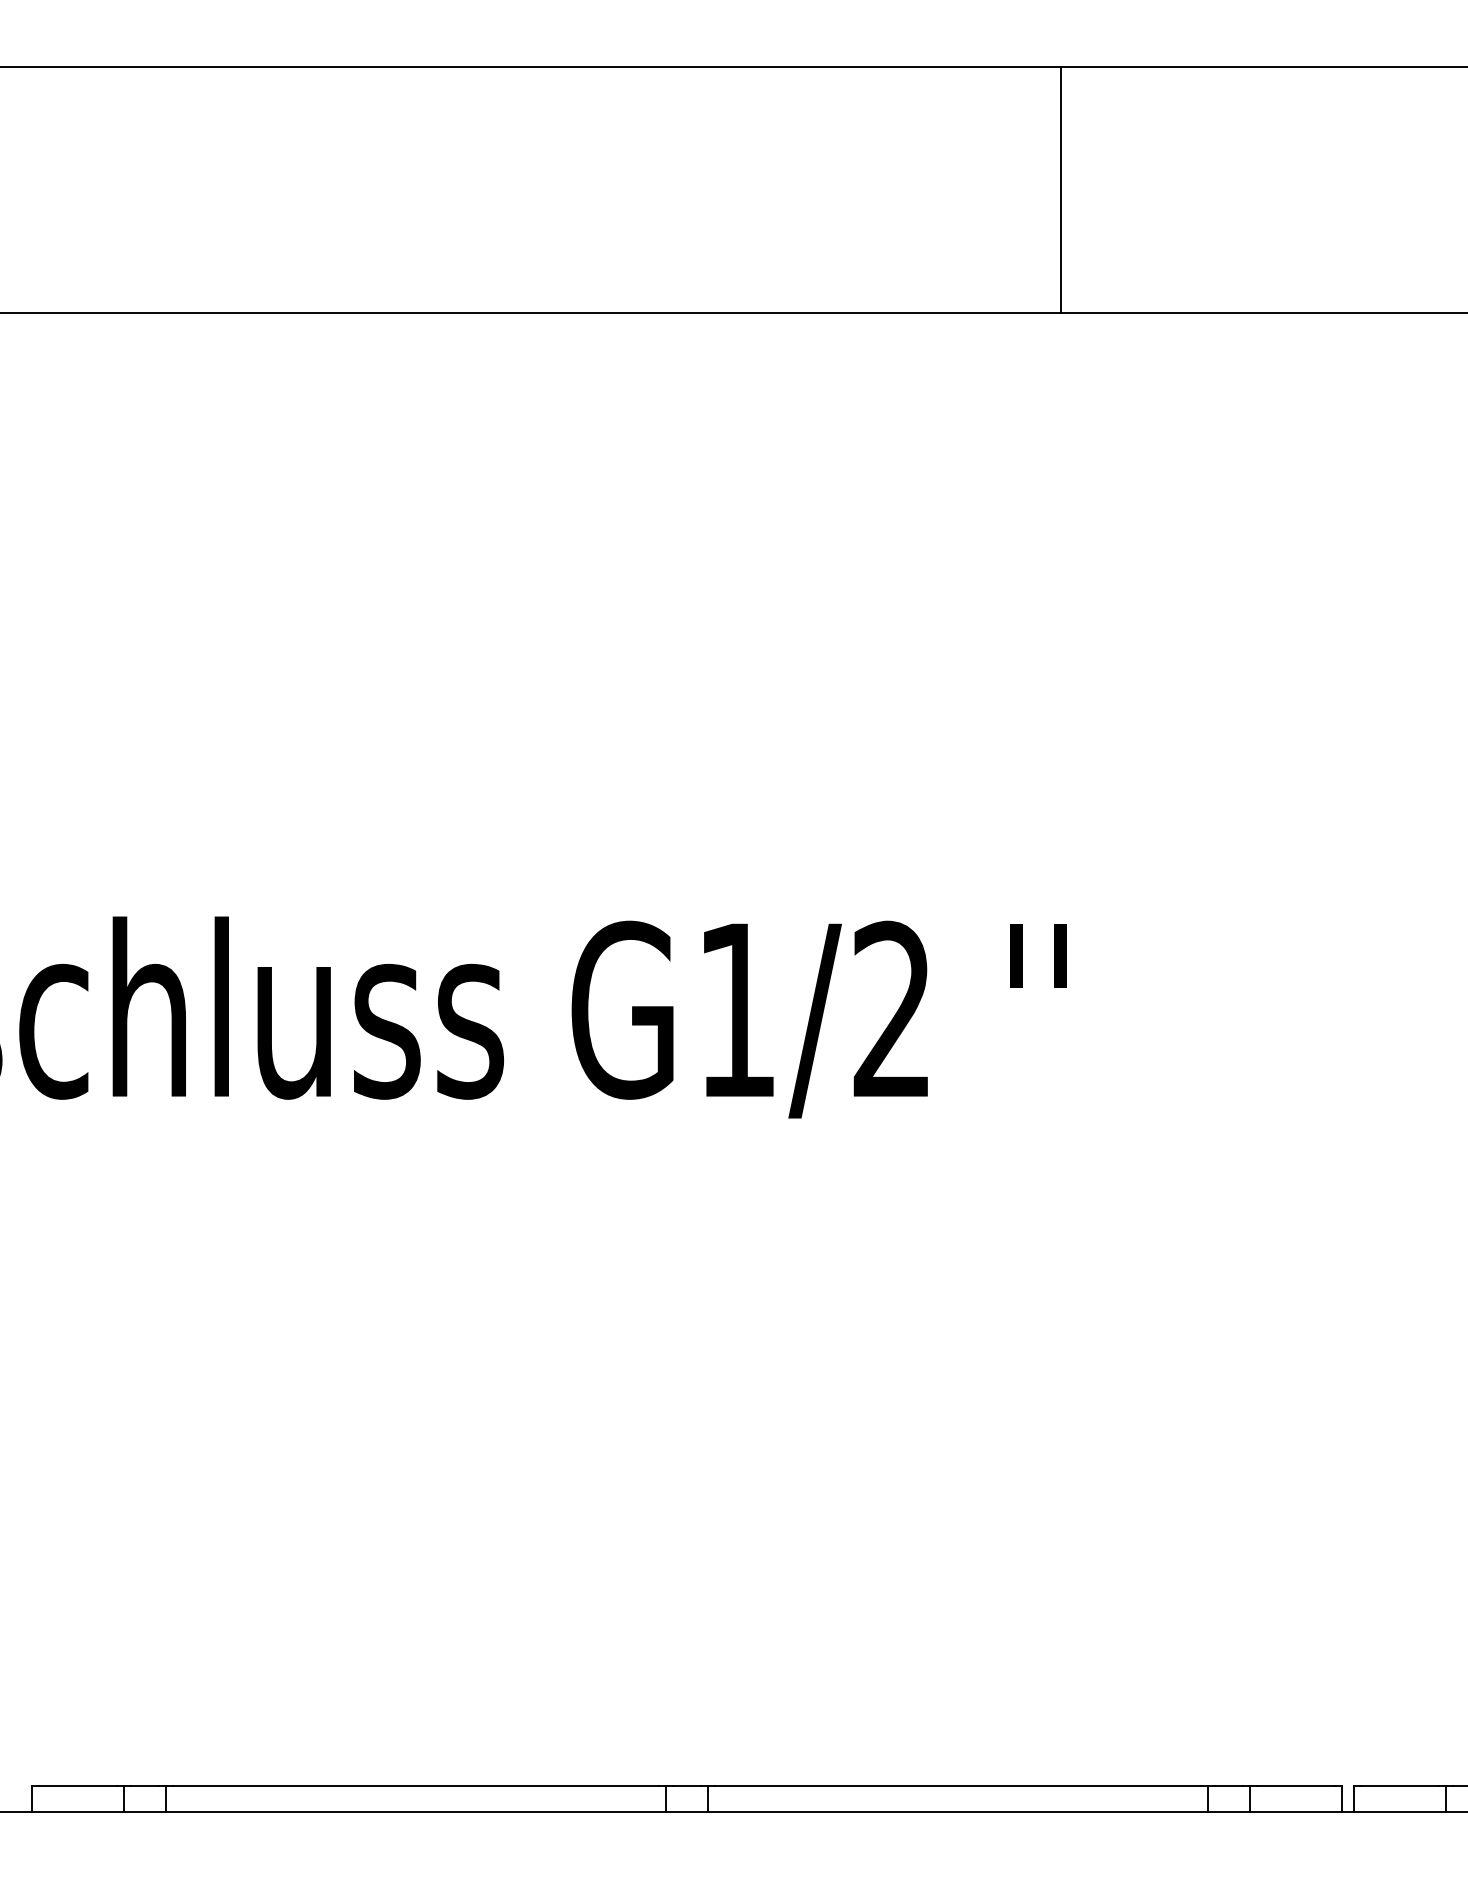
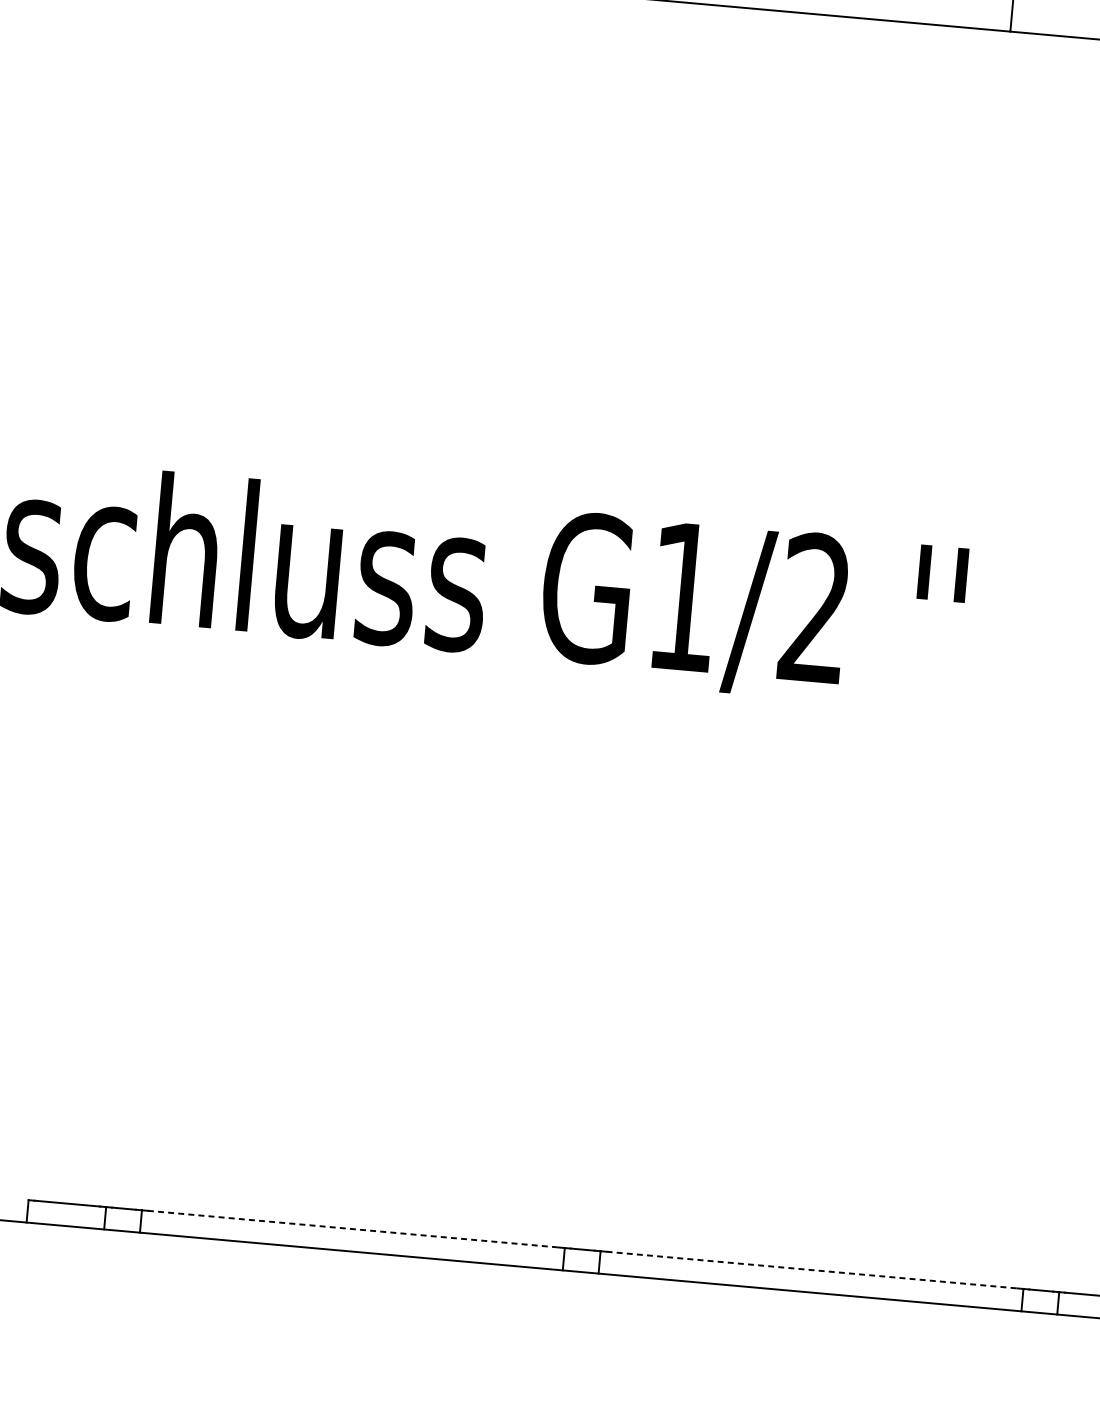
line: (415, 1785) -> (353, 1228), solid -> dashed
line: (957, 1785) -> (811, 1269), solid -> dashed

